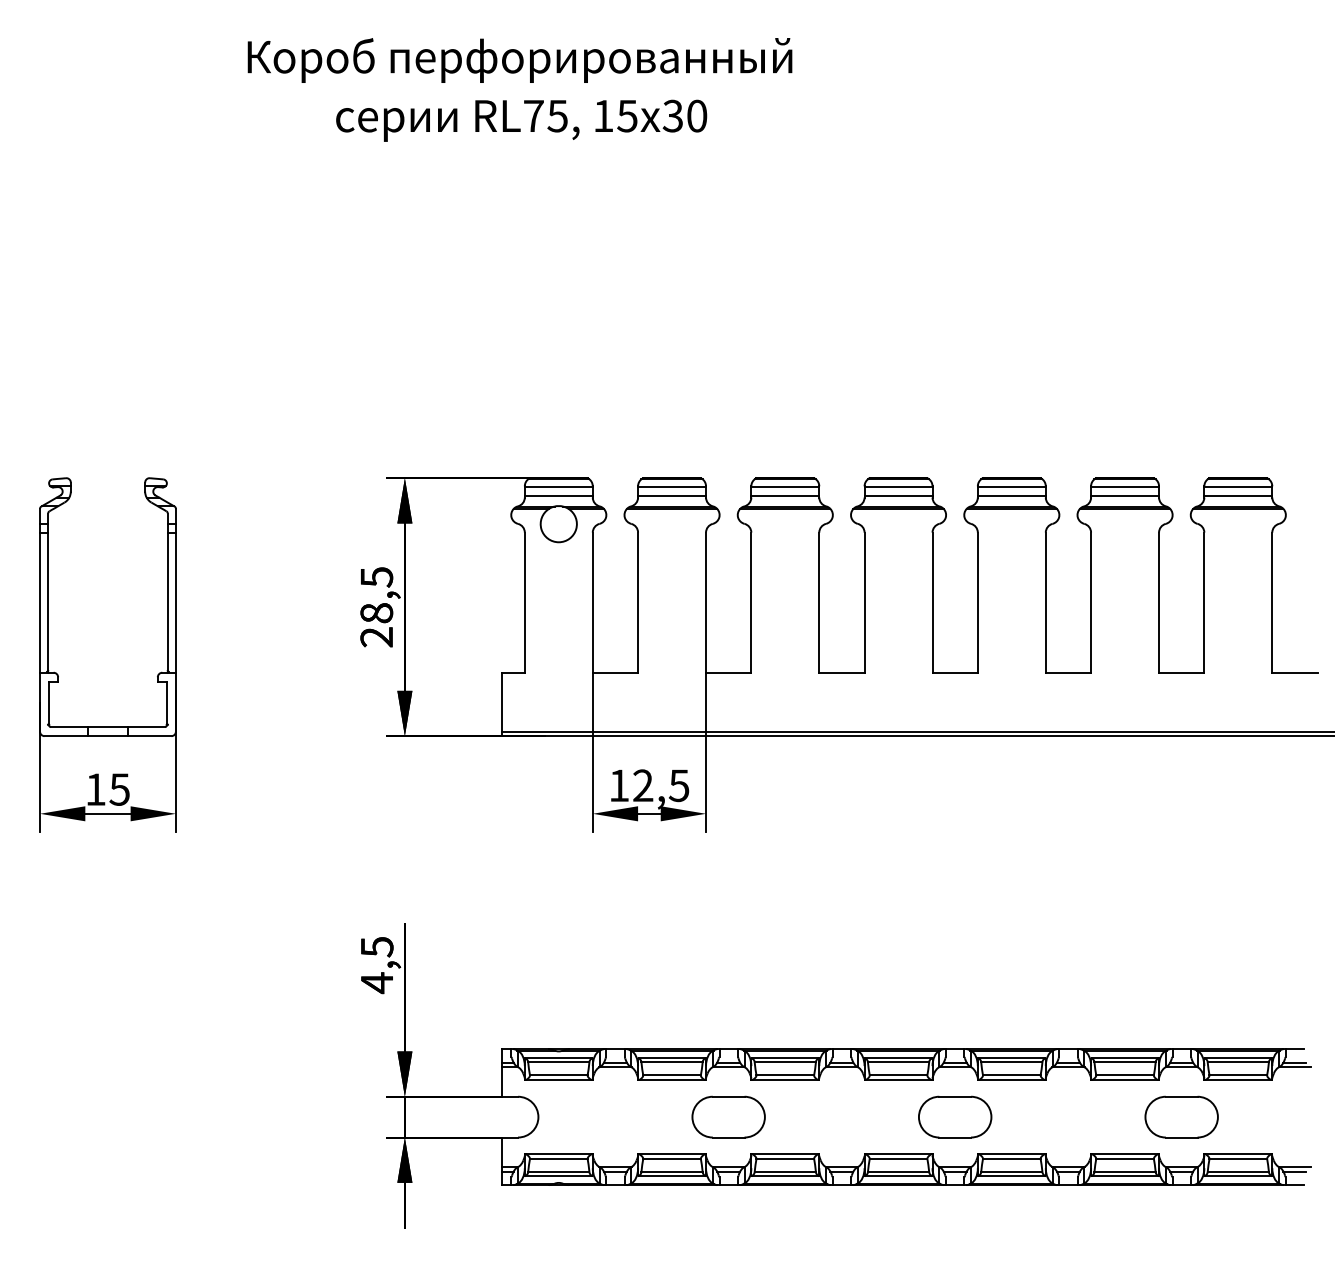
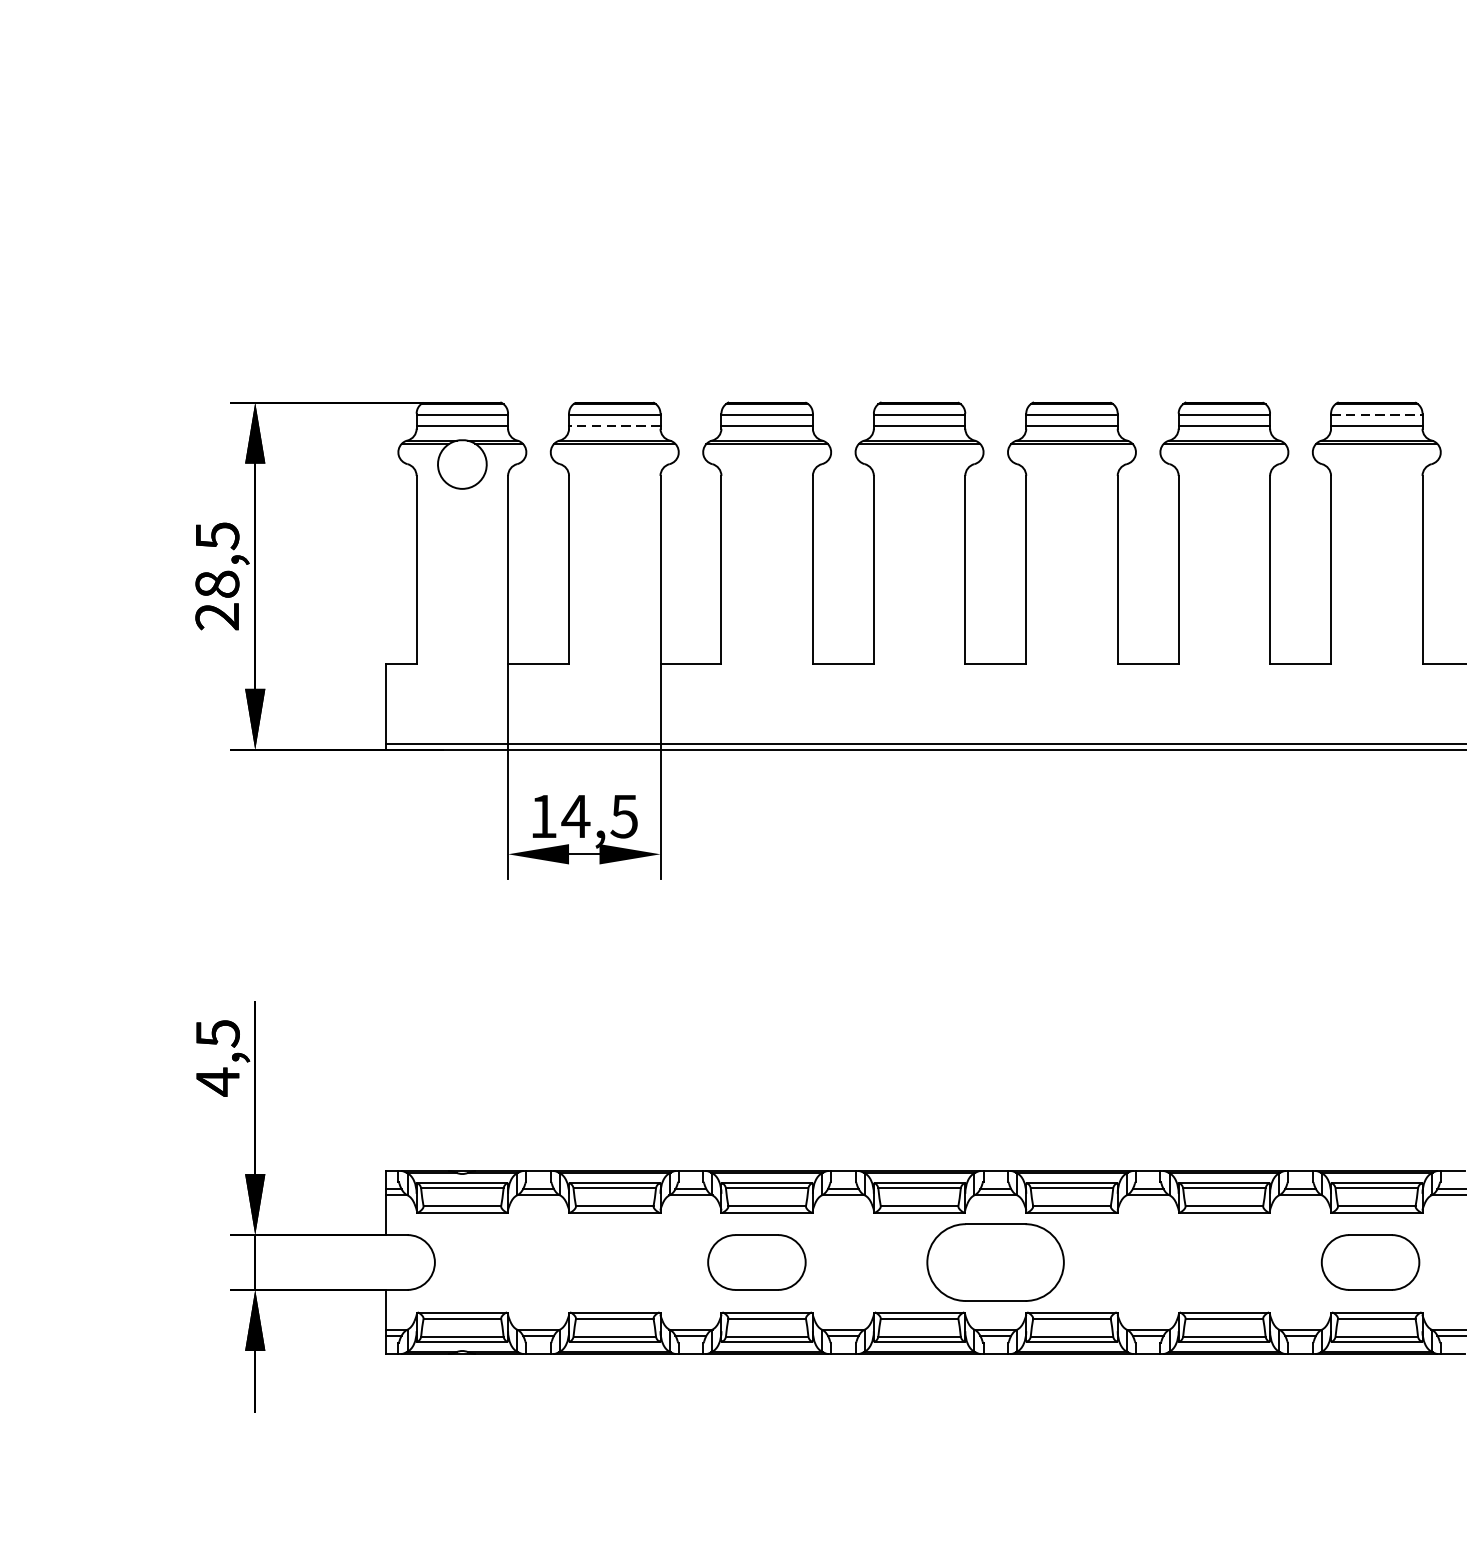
line: (1238, 487) -> (1377, 415), solid -> dashed
line: (672, 495) -> (615, 425), solid -> dashed
text: (642, 785) -> (574, 816), 12,5 -> 14,5
part: (728, 1116) -> (756, 1261), moved
part: (955, 1116) -> (996, 1261), size x1.4
part: (1181, 1116) -> (1370, 1261), moved

